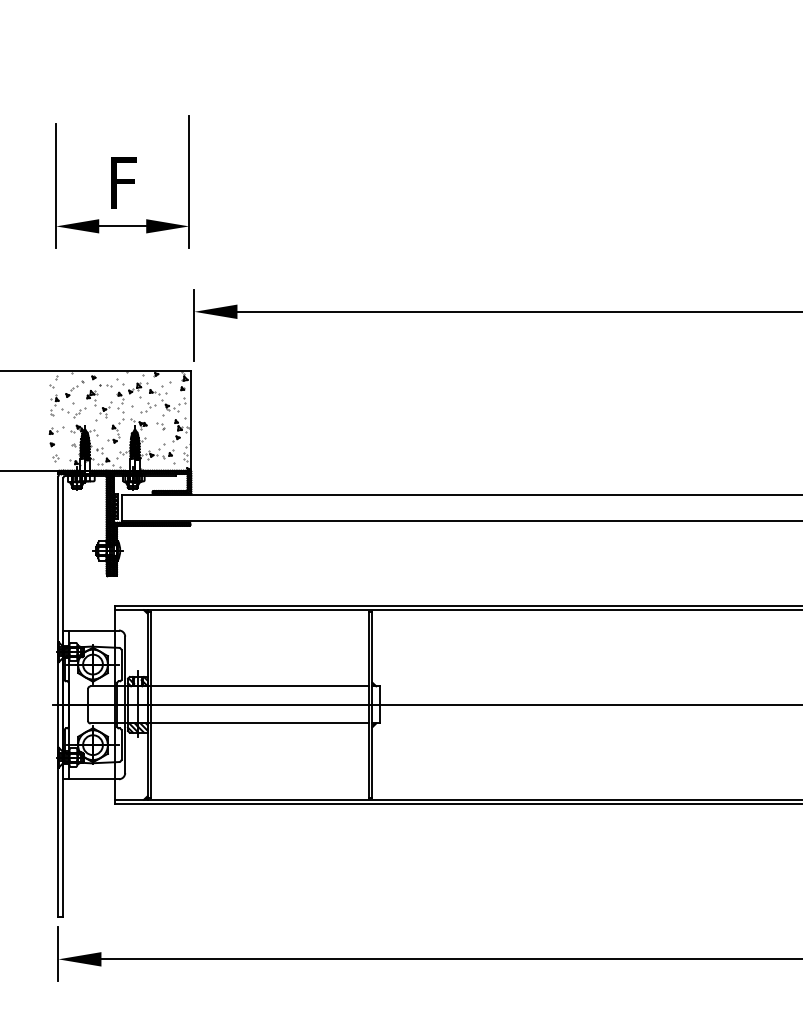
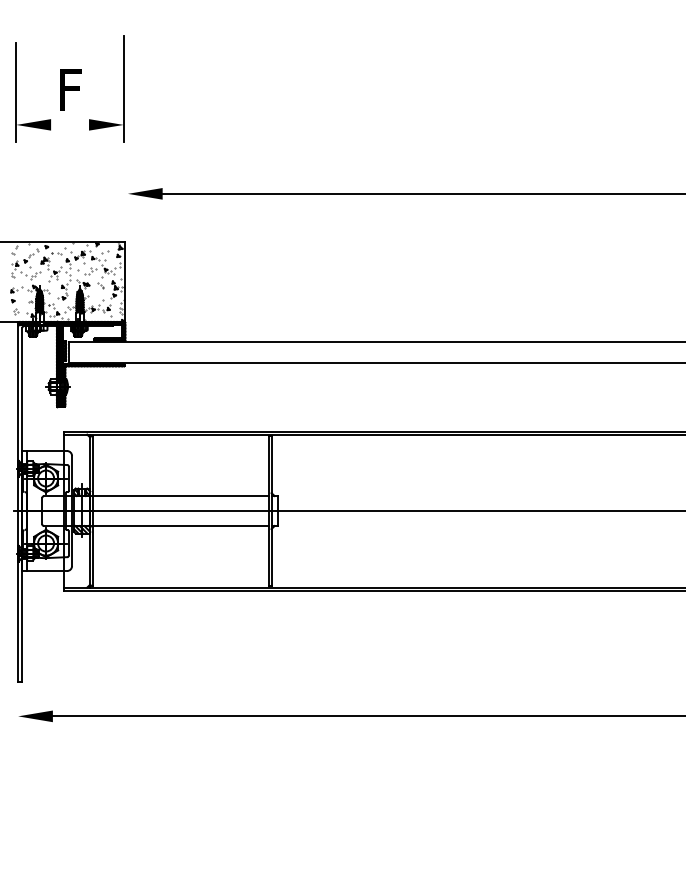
line: (123, 225) -> (70, 124), removed
line: (193, 324) -> (127, 204), removed
line: (58, 953) -> (18, 711), removed

